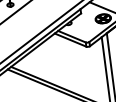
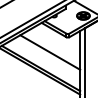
line: (69, 67) -> (50, 52), added

